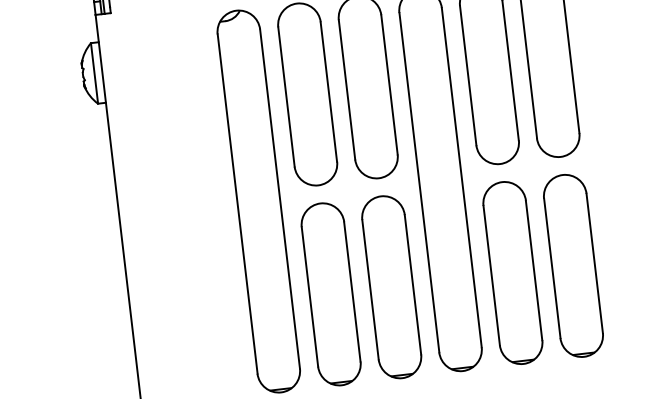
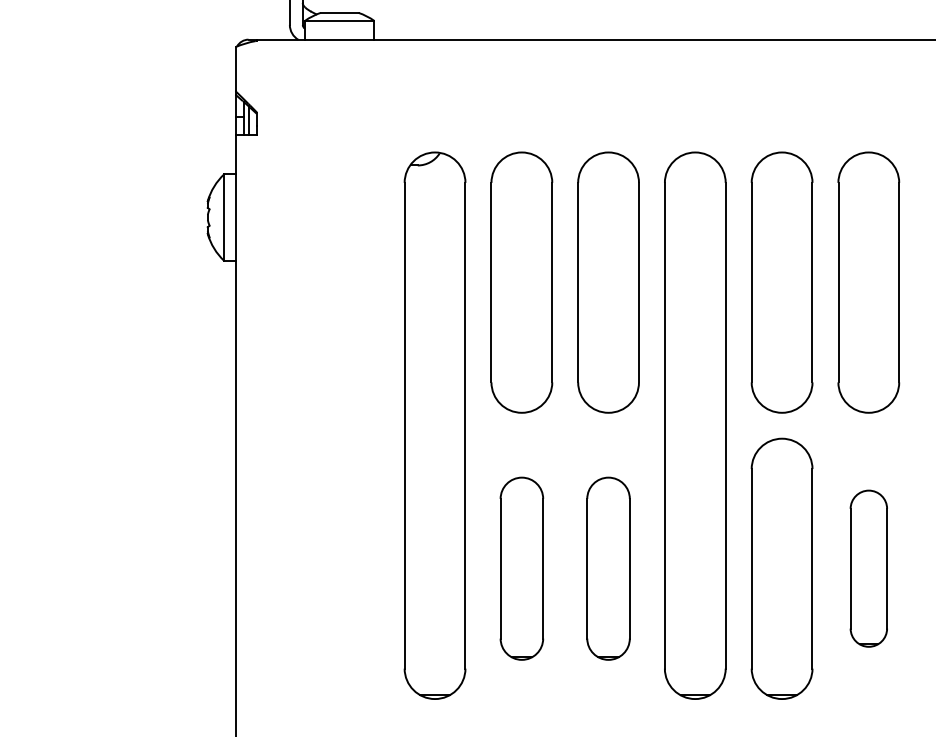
part: (573, 265) -> (868, 568), size x0.6
part: (391, 287) -> (608, 568), size x0.7
part: (330, 294) -> (521, 568), size x0.7

